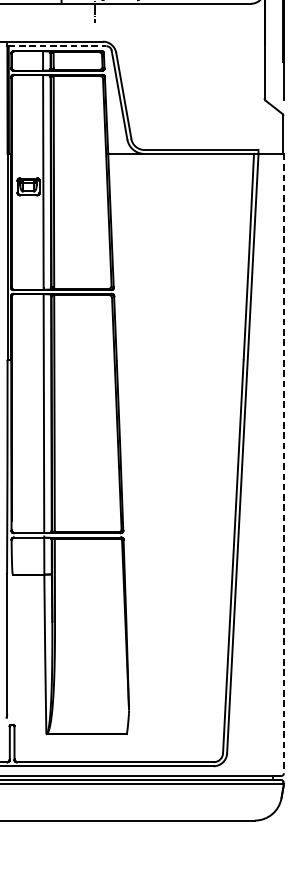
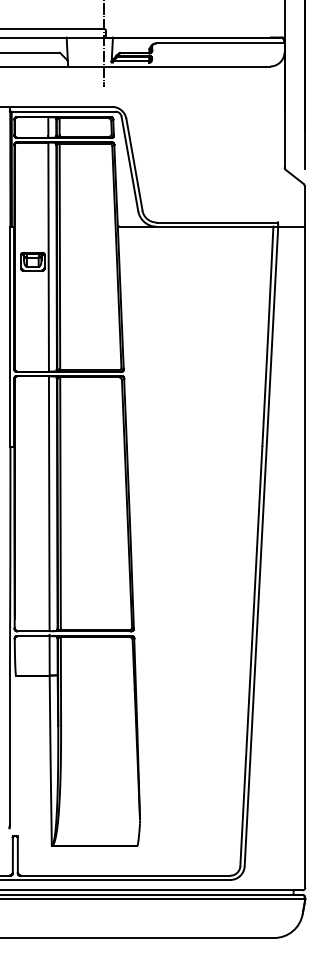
line: (58, 45) -> (64, 111), dashed -> solid
line: (284, 463) -> (305, 557), dashed -> solid

